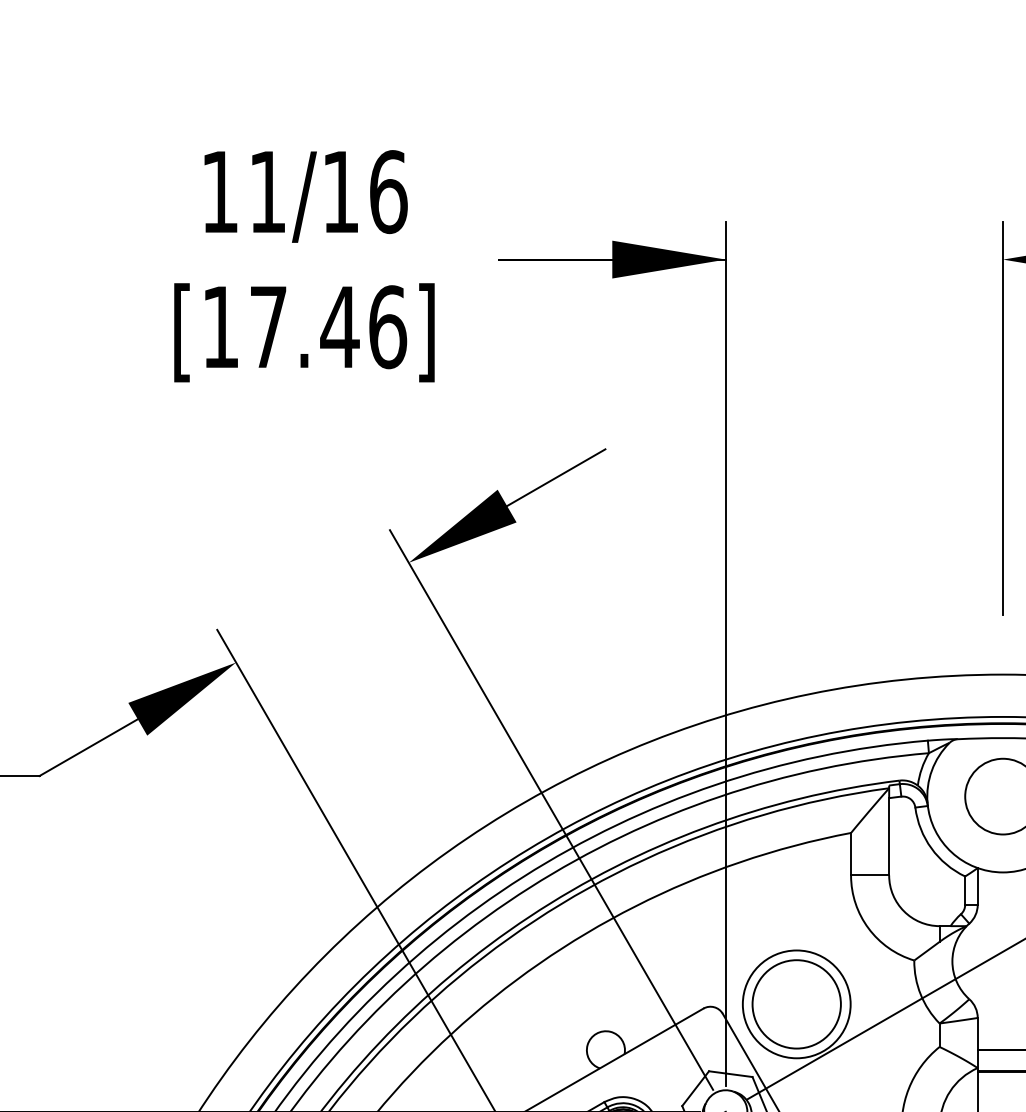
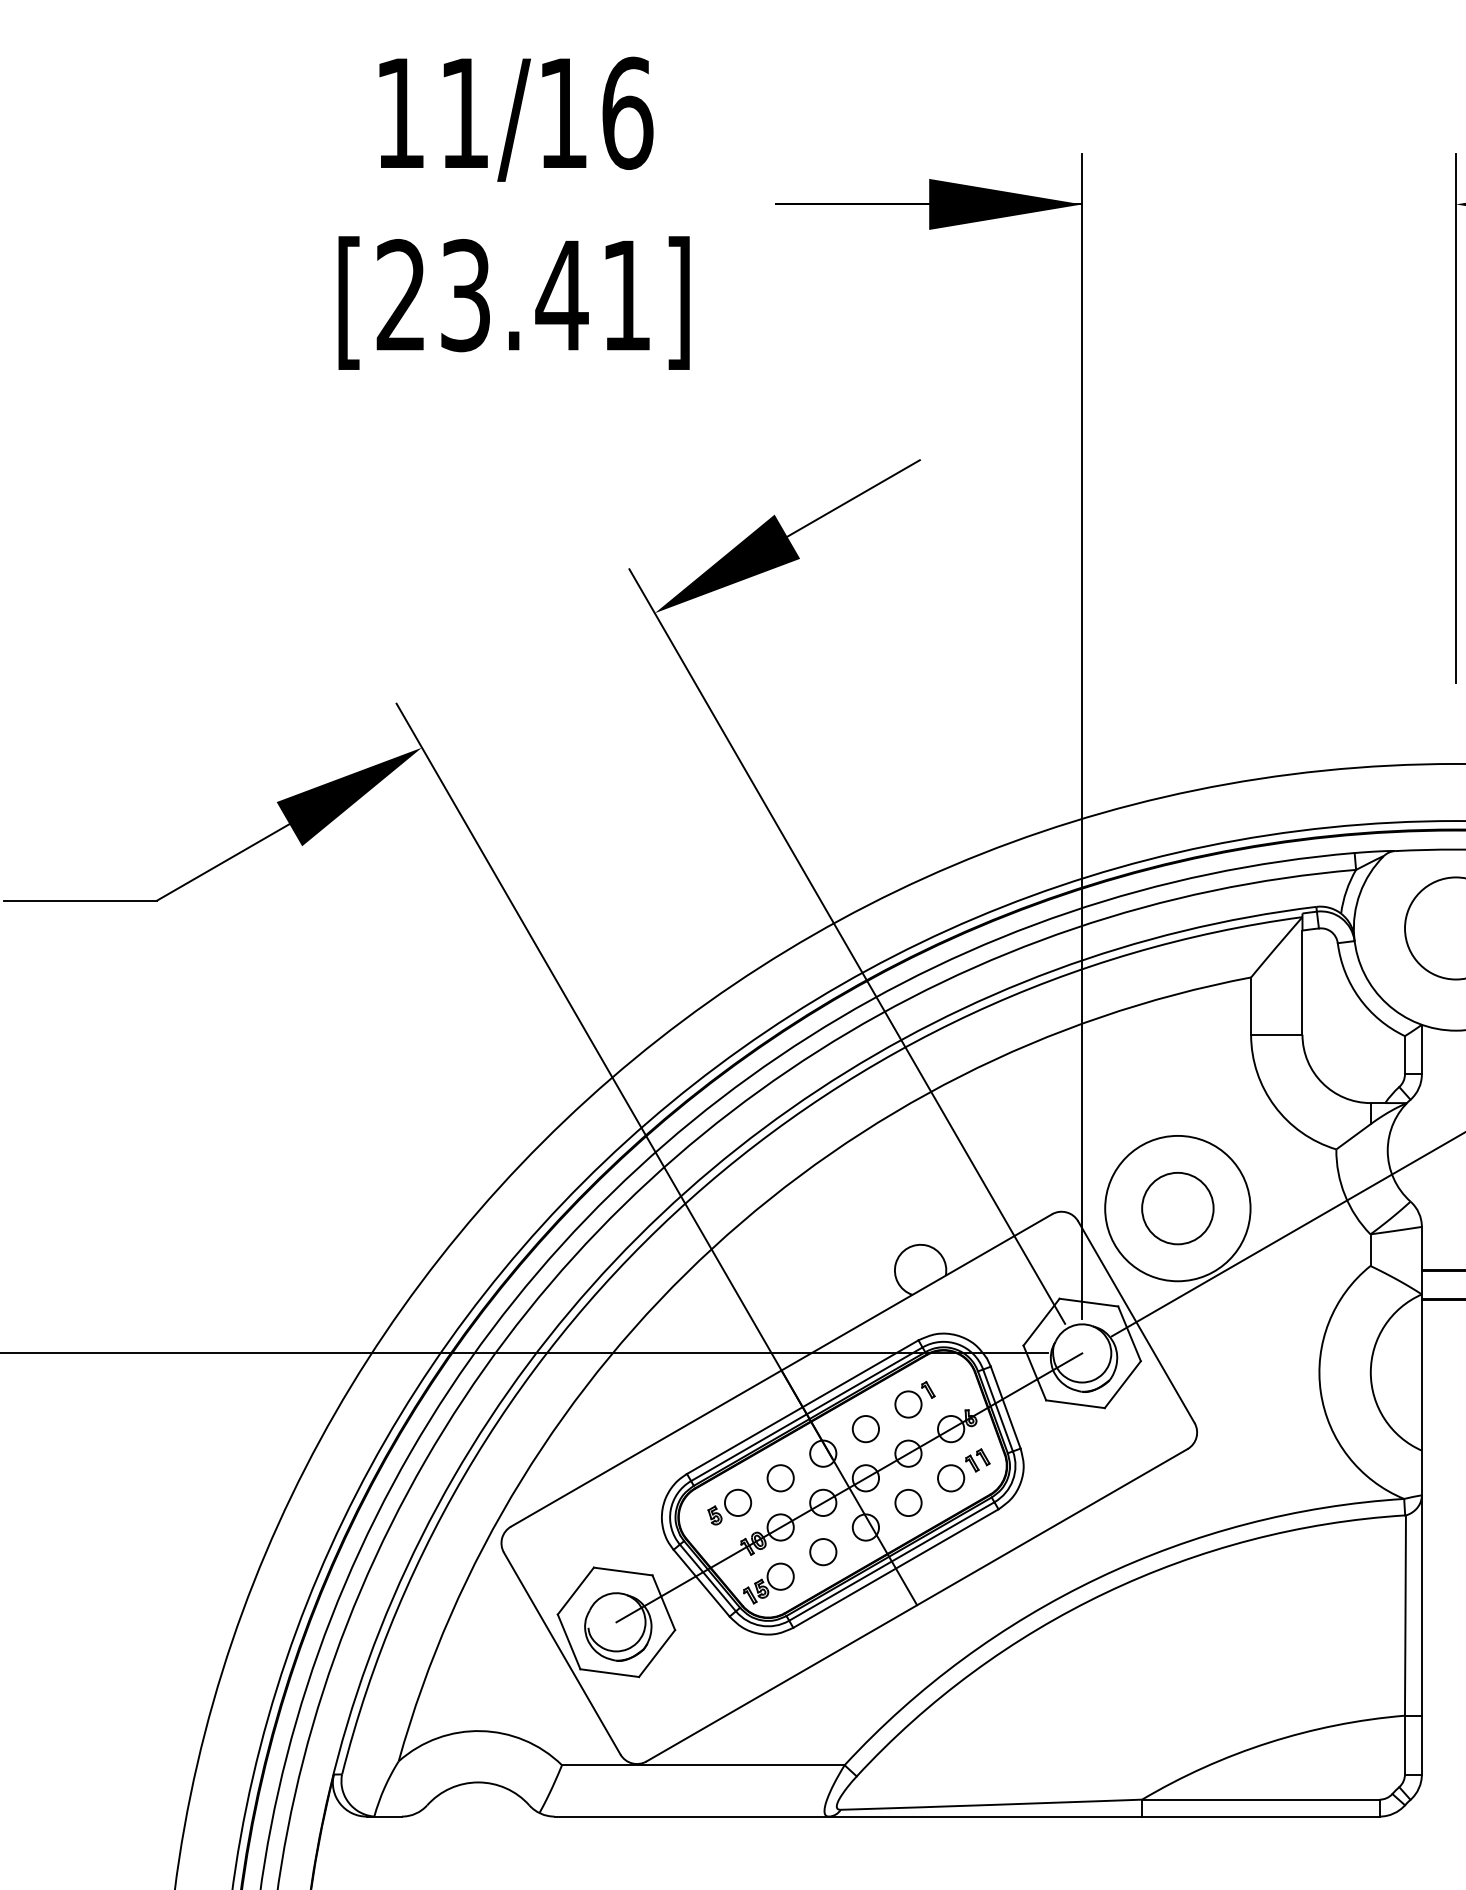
text: (304, 327) -> (514, 295), 11/16^J[17.46] -> 11/16^J[23.41]
circle: (796, 1004) -> (1177, 1208), size x0.6

